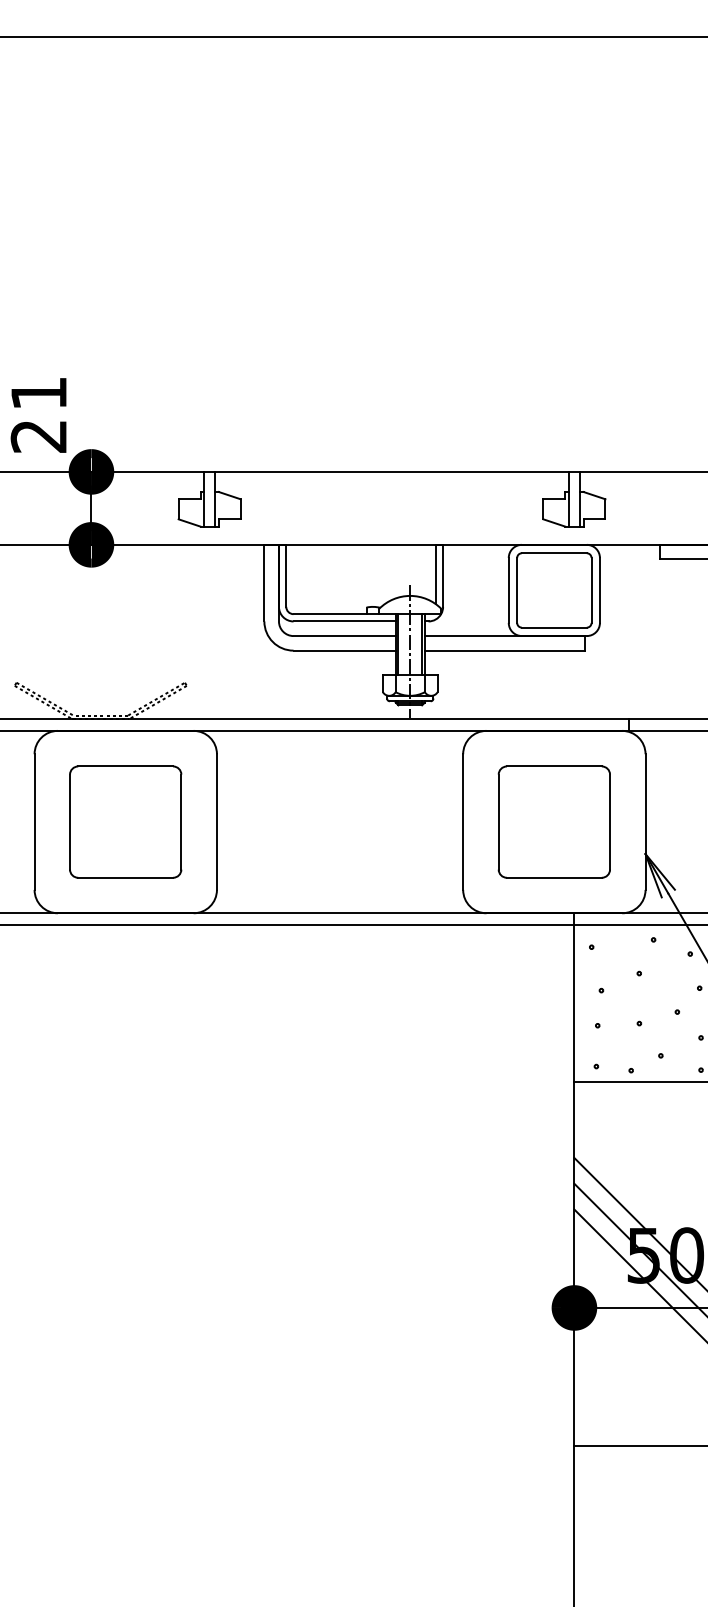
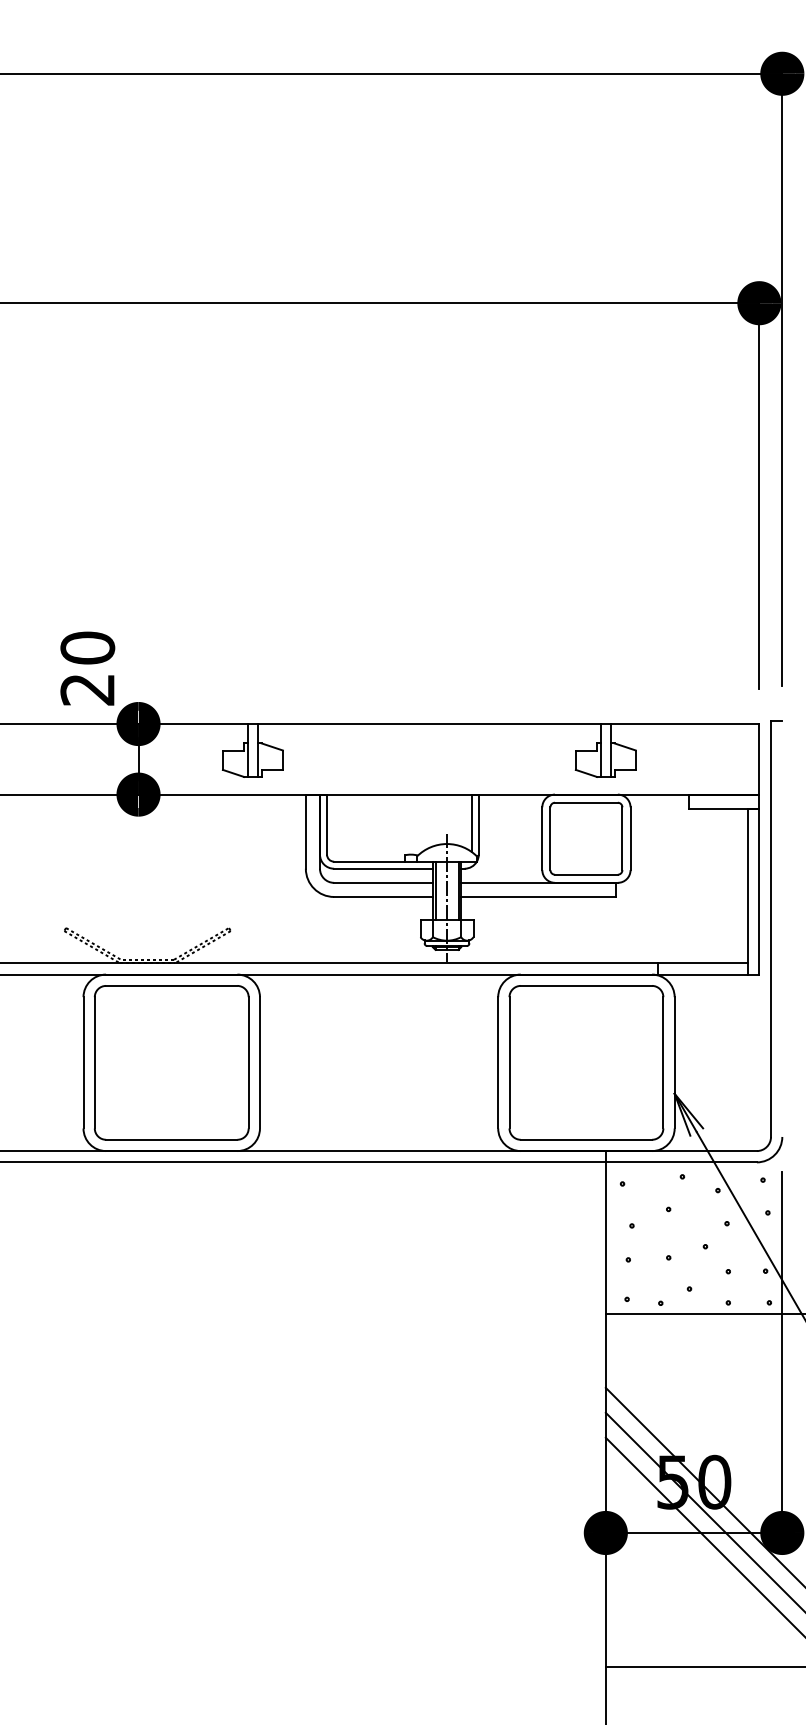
text: (38, 392) -> (87, 647), 21 -> 20
part: (125, 821) -> (171, 1062), size x1.43
part: (554, 821) -> (586, 1062), size x1.43

